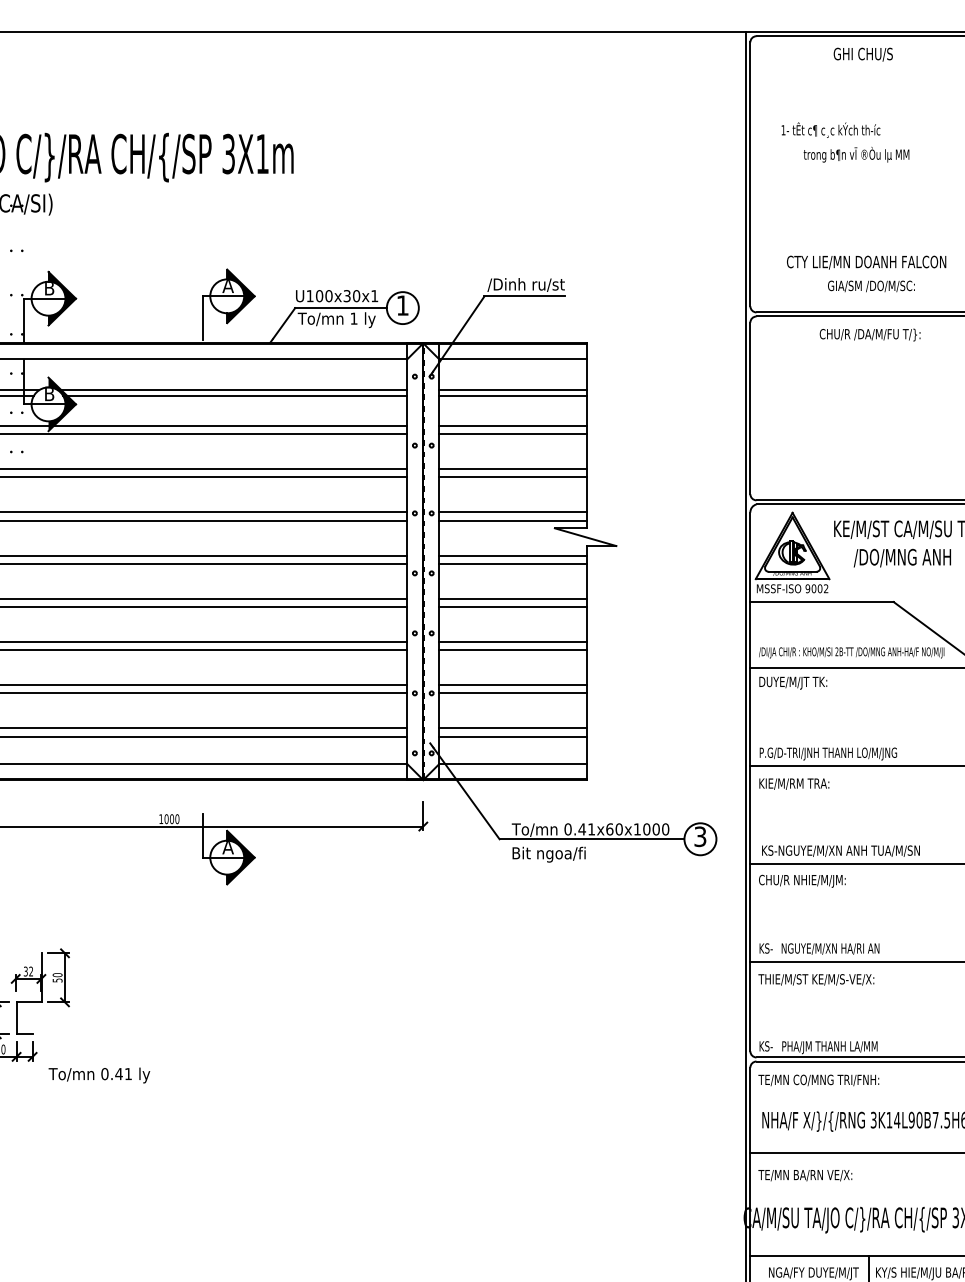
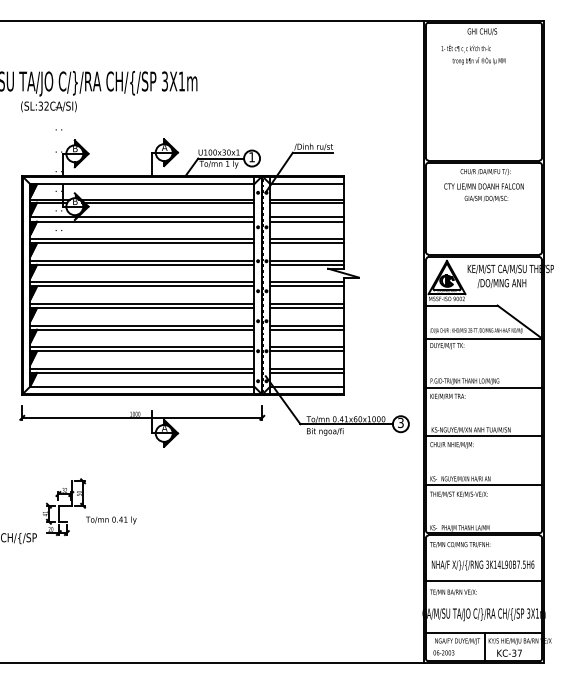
text: (845, 142) -> (473, 54), moved
text: (865, 274) -> (483, 192), moved
text: (99, 1075) -> (111, 520), moved

